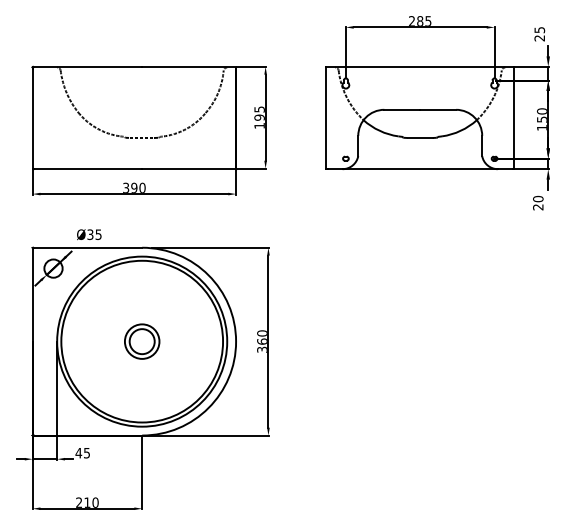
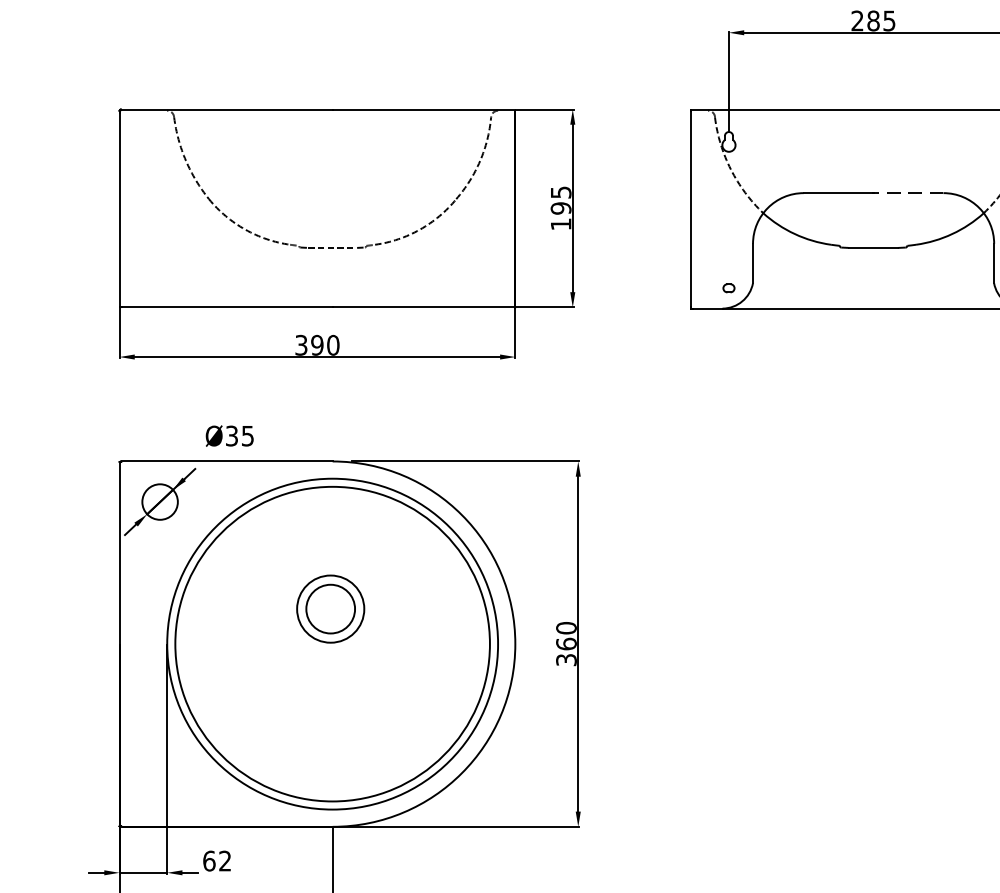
line: (438, 109) -> (909, 192), solid -> dashed
part: (142, 341) -> (331, 608), moved
text: (82, 452) -> (216, 859), 45 -> 62

